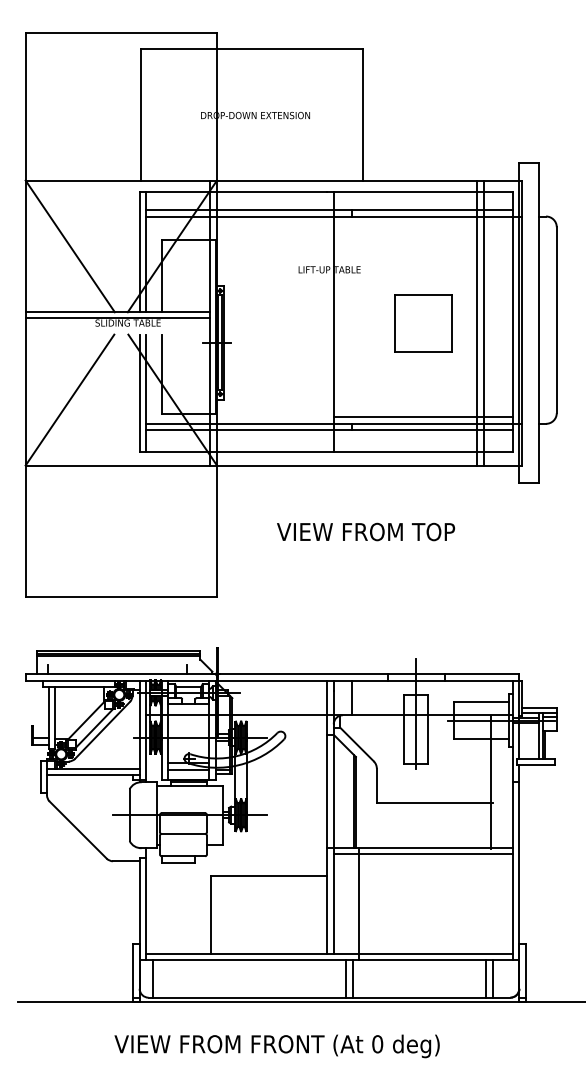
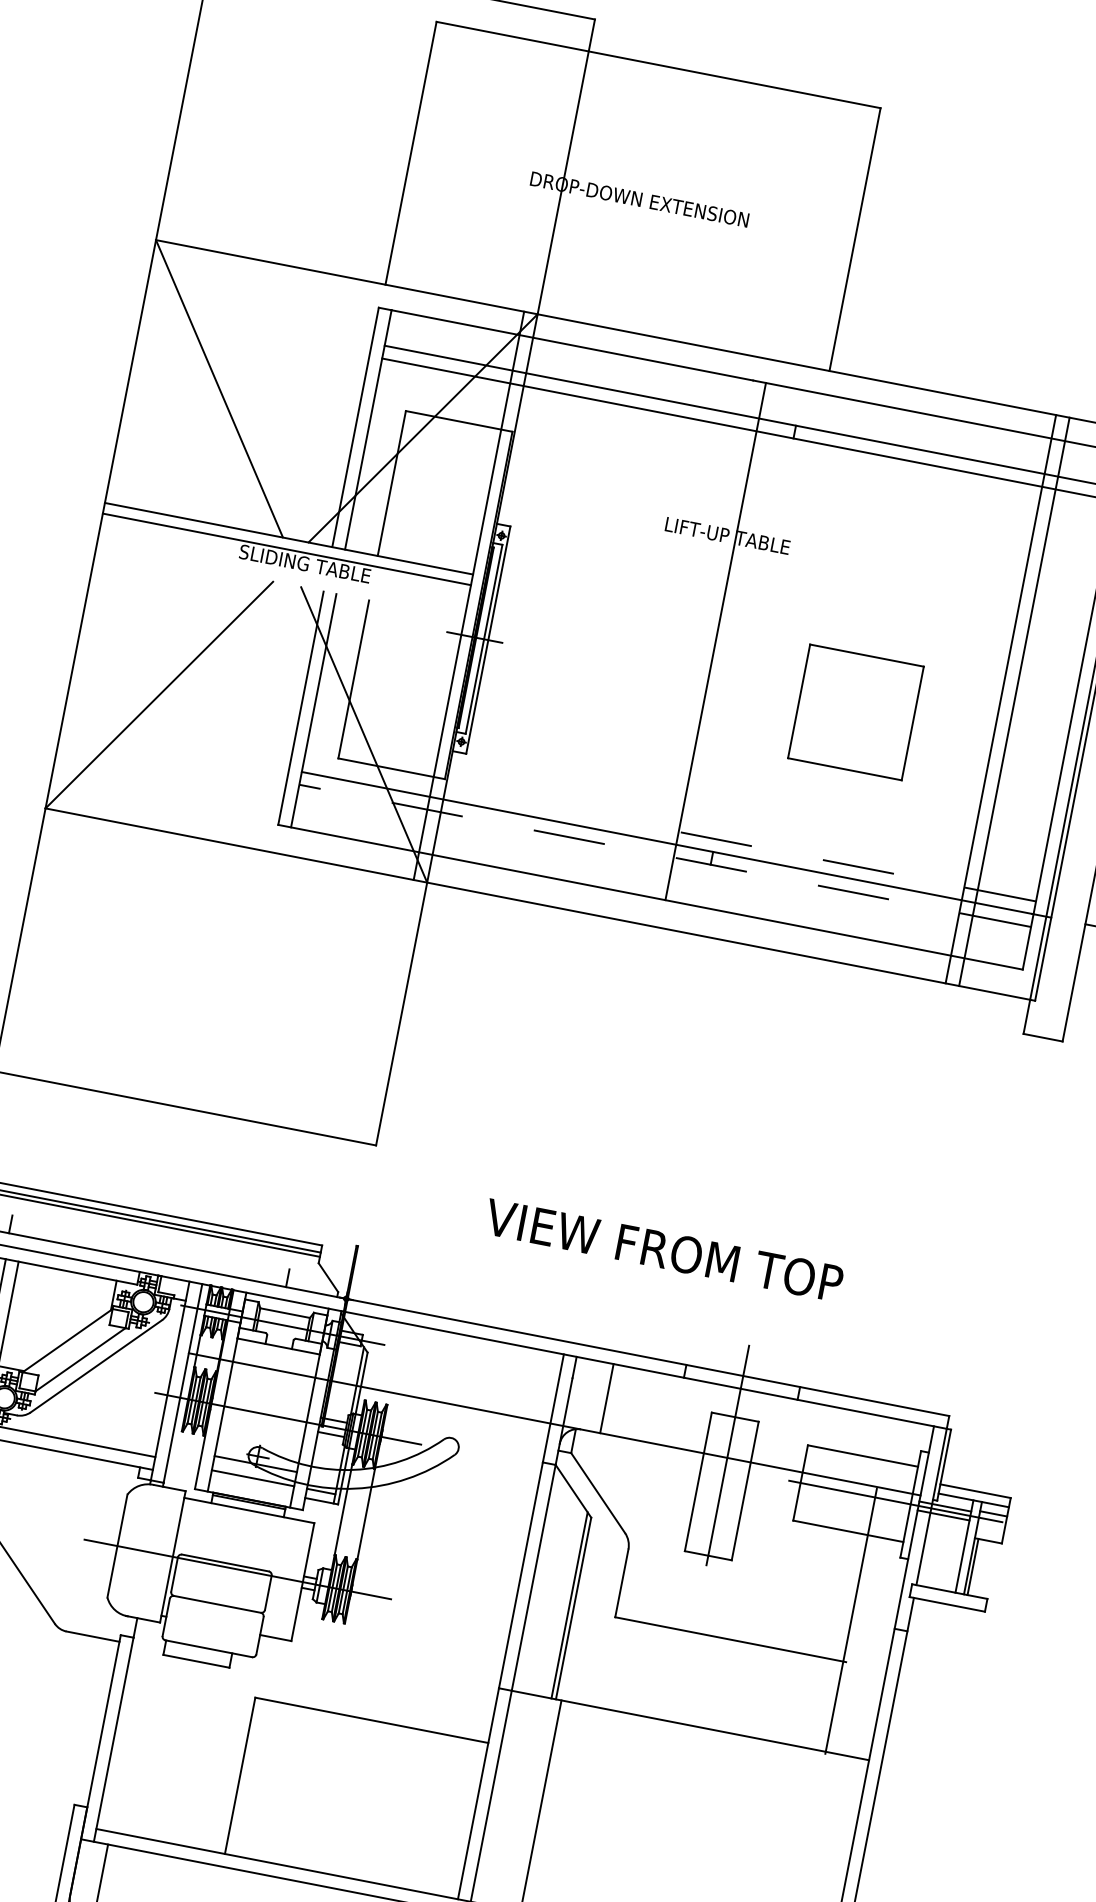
part: (423, 323) -> (856, 713), moved
line: (423, 417) -> (857, 866), solid -> dashed
line: (329, 430) -> (665, 856), solid -> dashed
text: (366, 531) -> (665, 1249), moved
line: (422, 854) -> (686, 1737), removed

